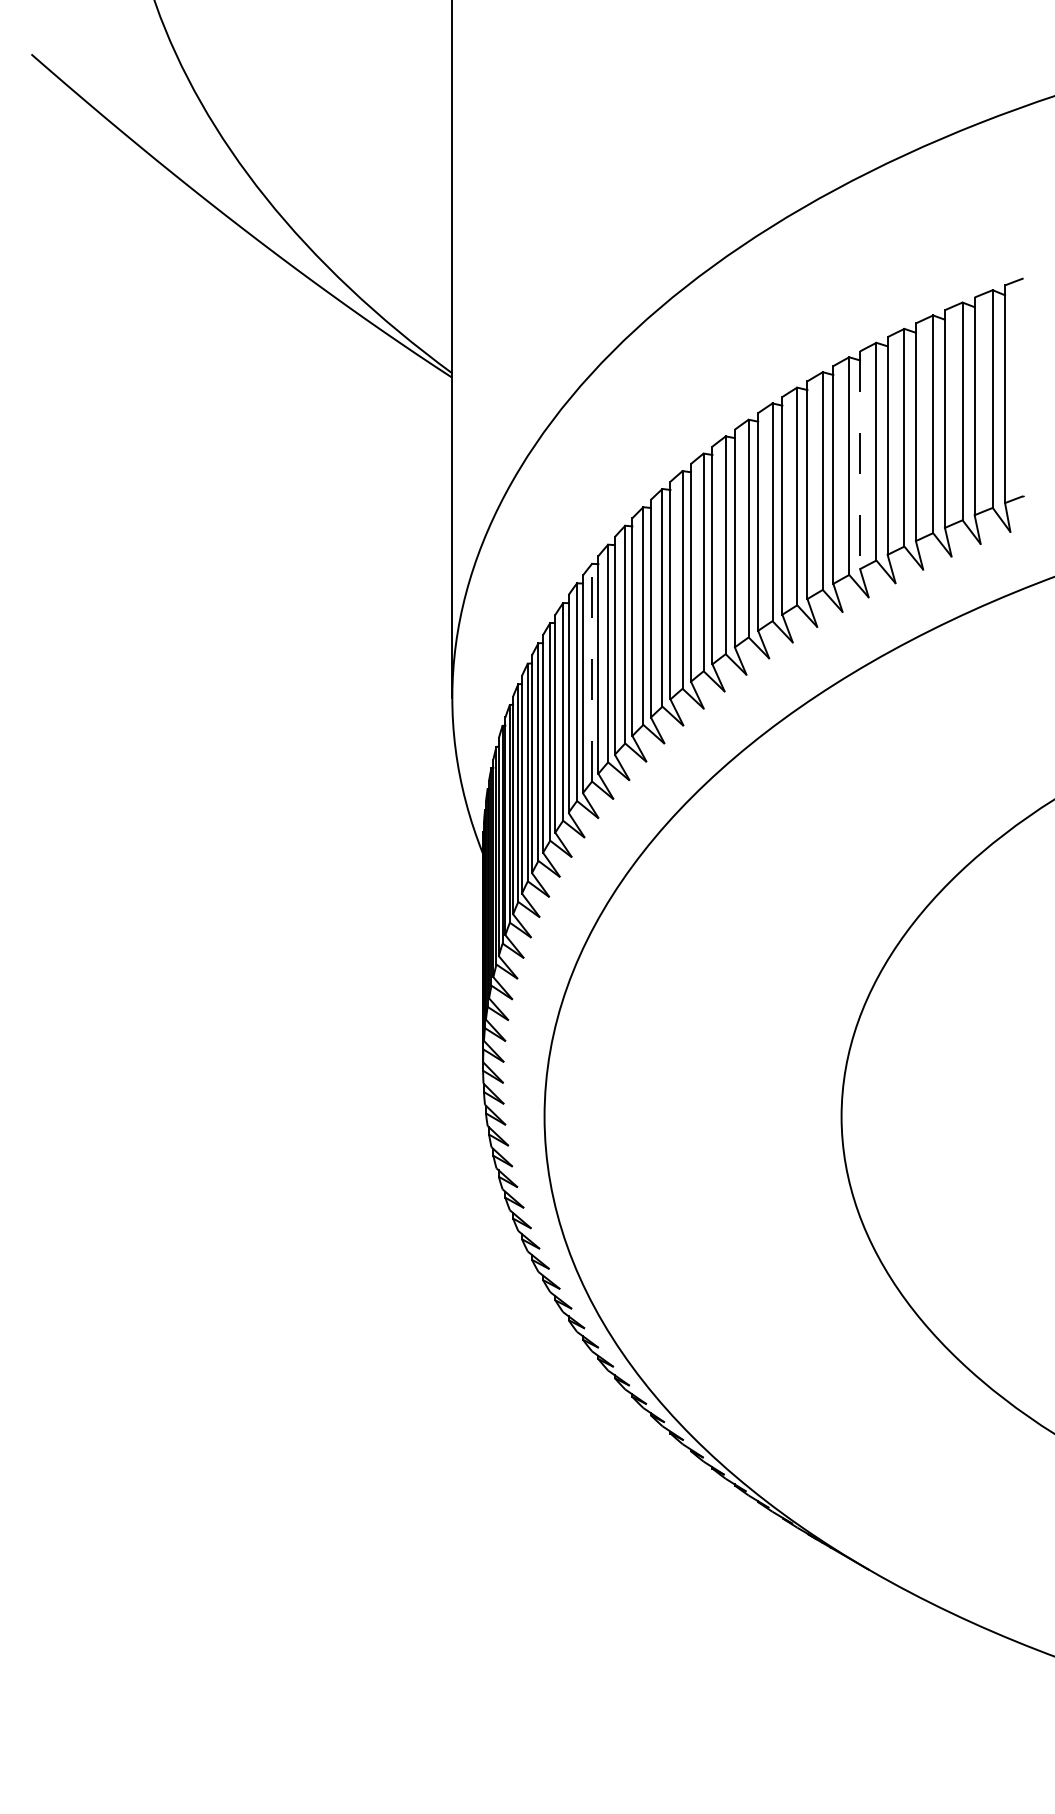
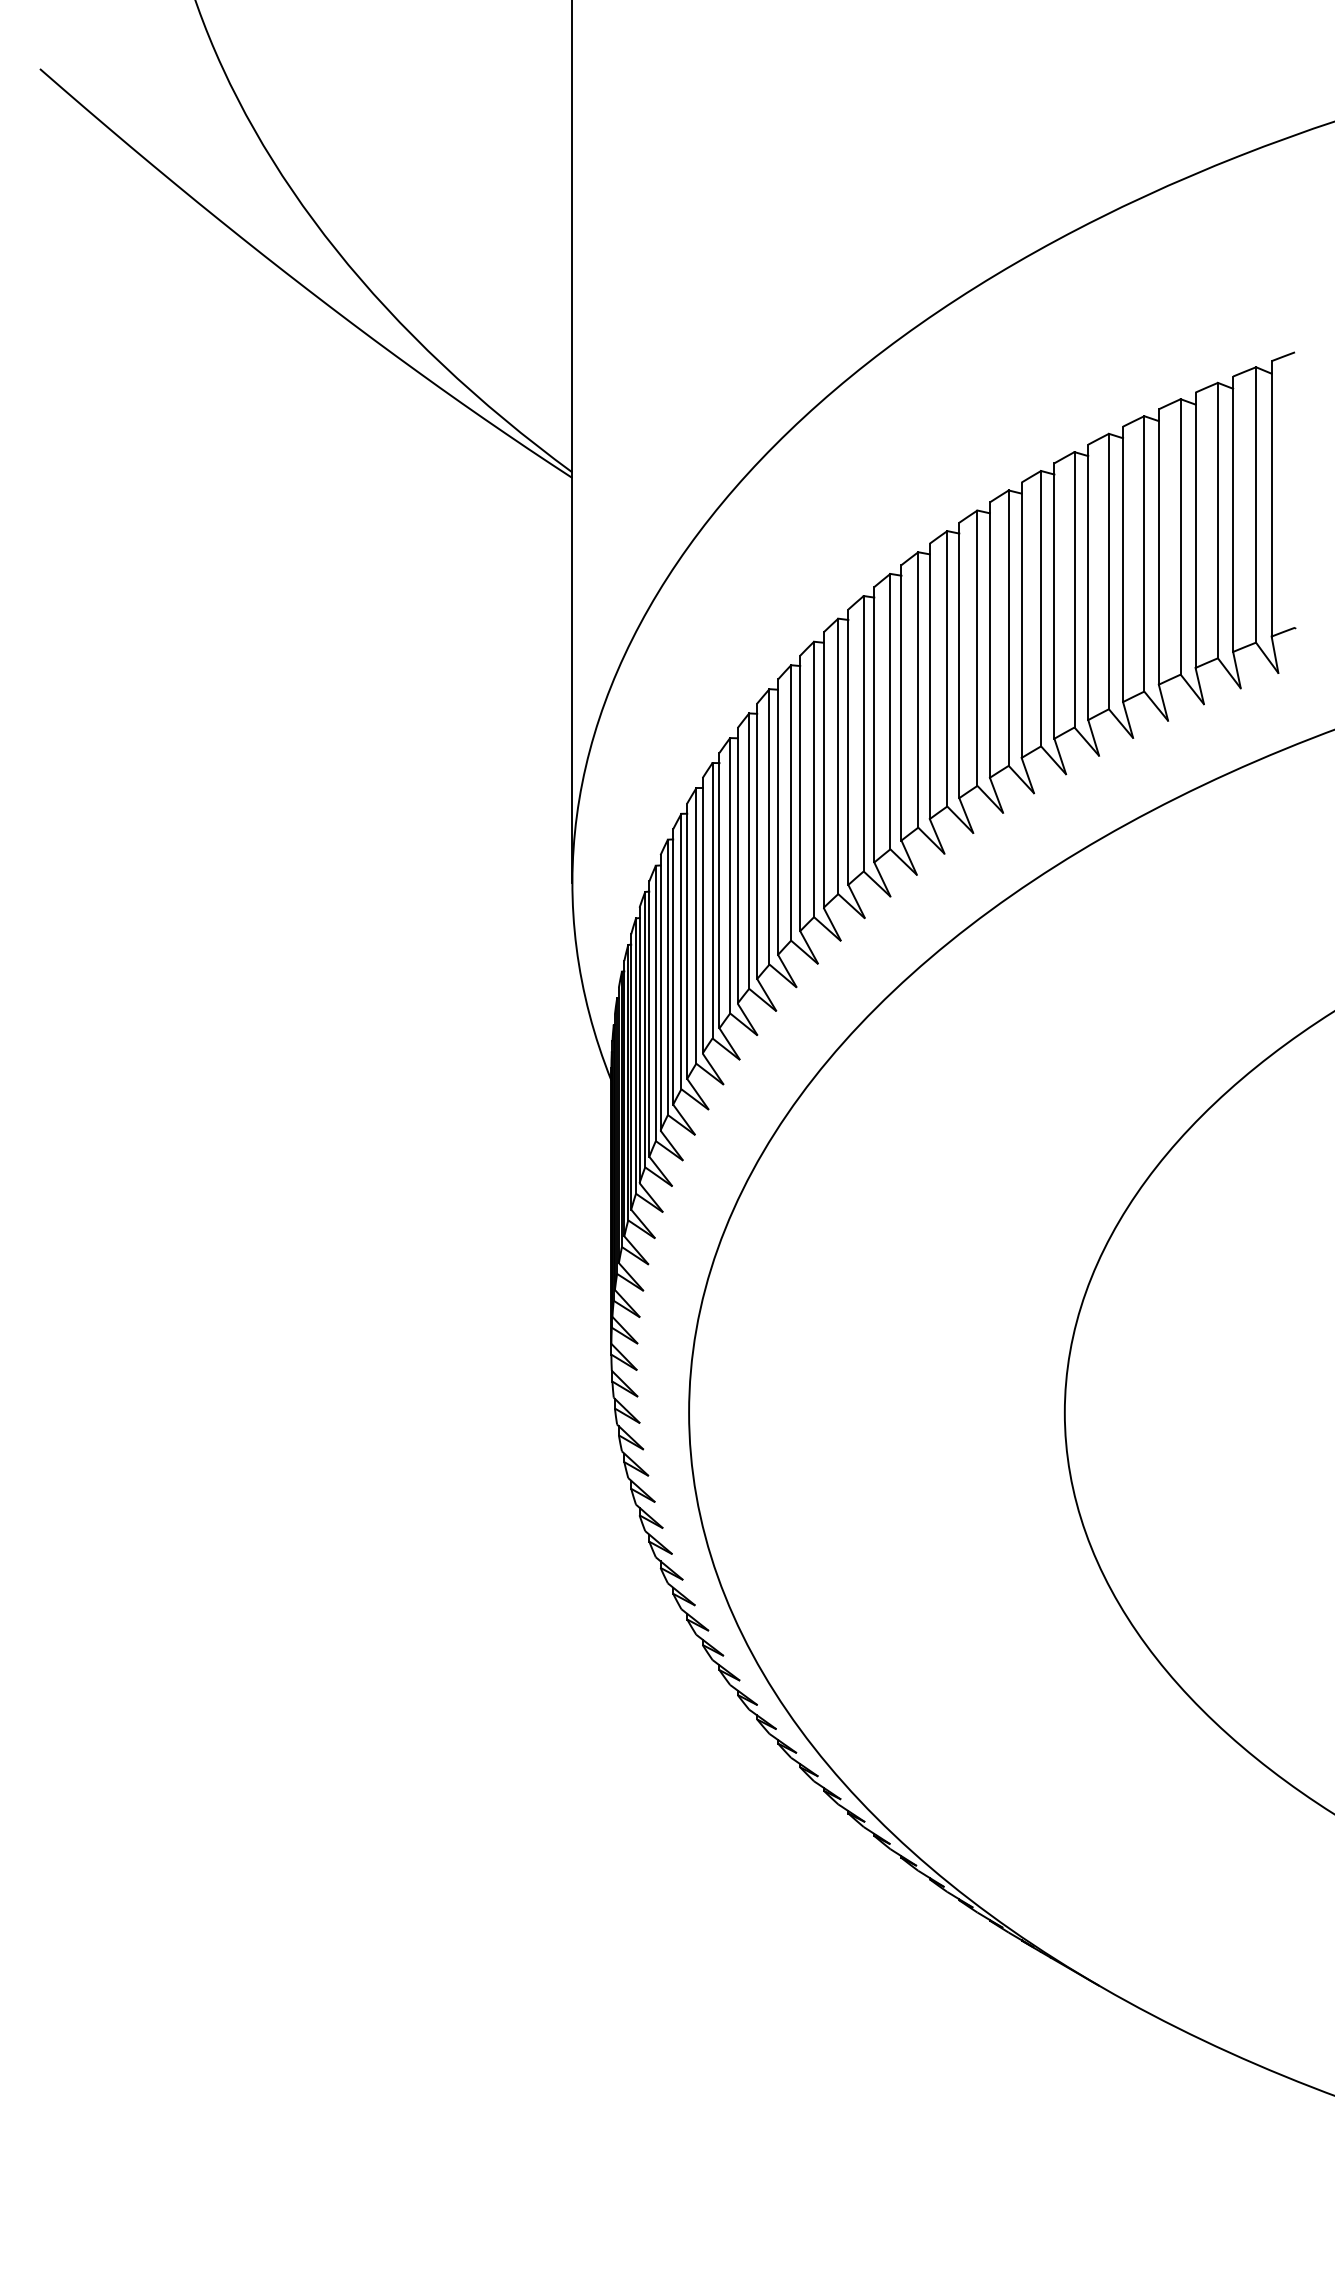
line: (860, 460) -> (1088, 582), dashed -> solid
line: (592, 672) -> (749, 850), dashed -> solid

